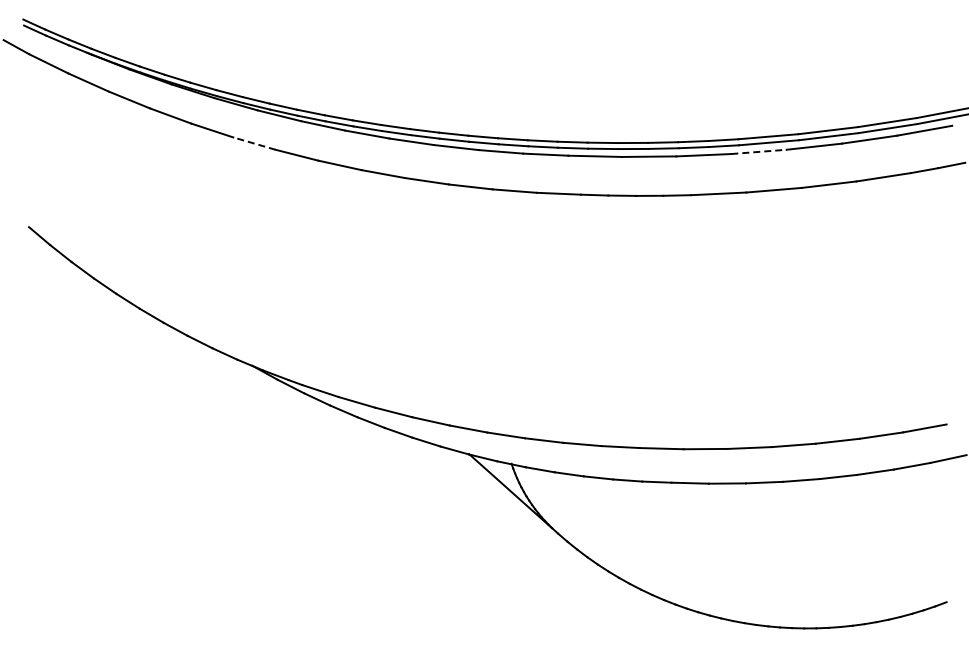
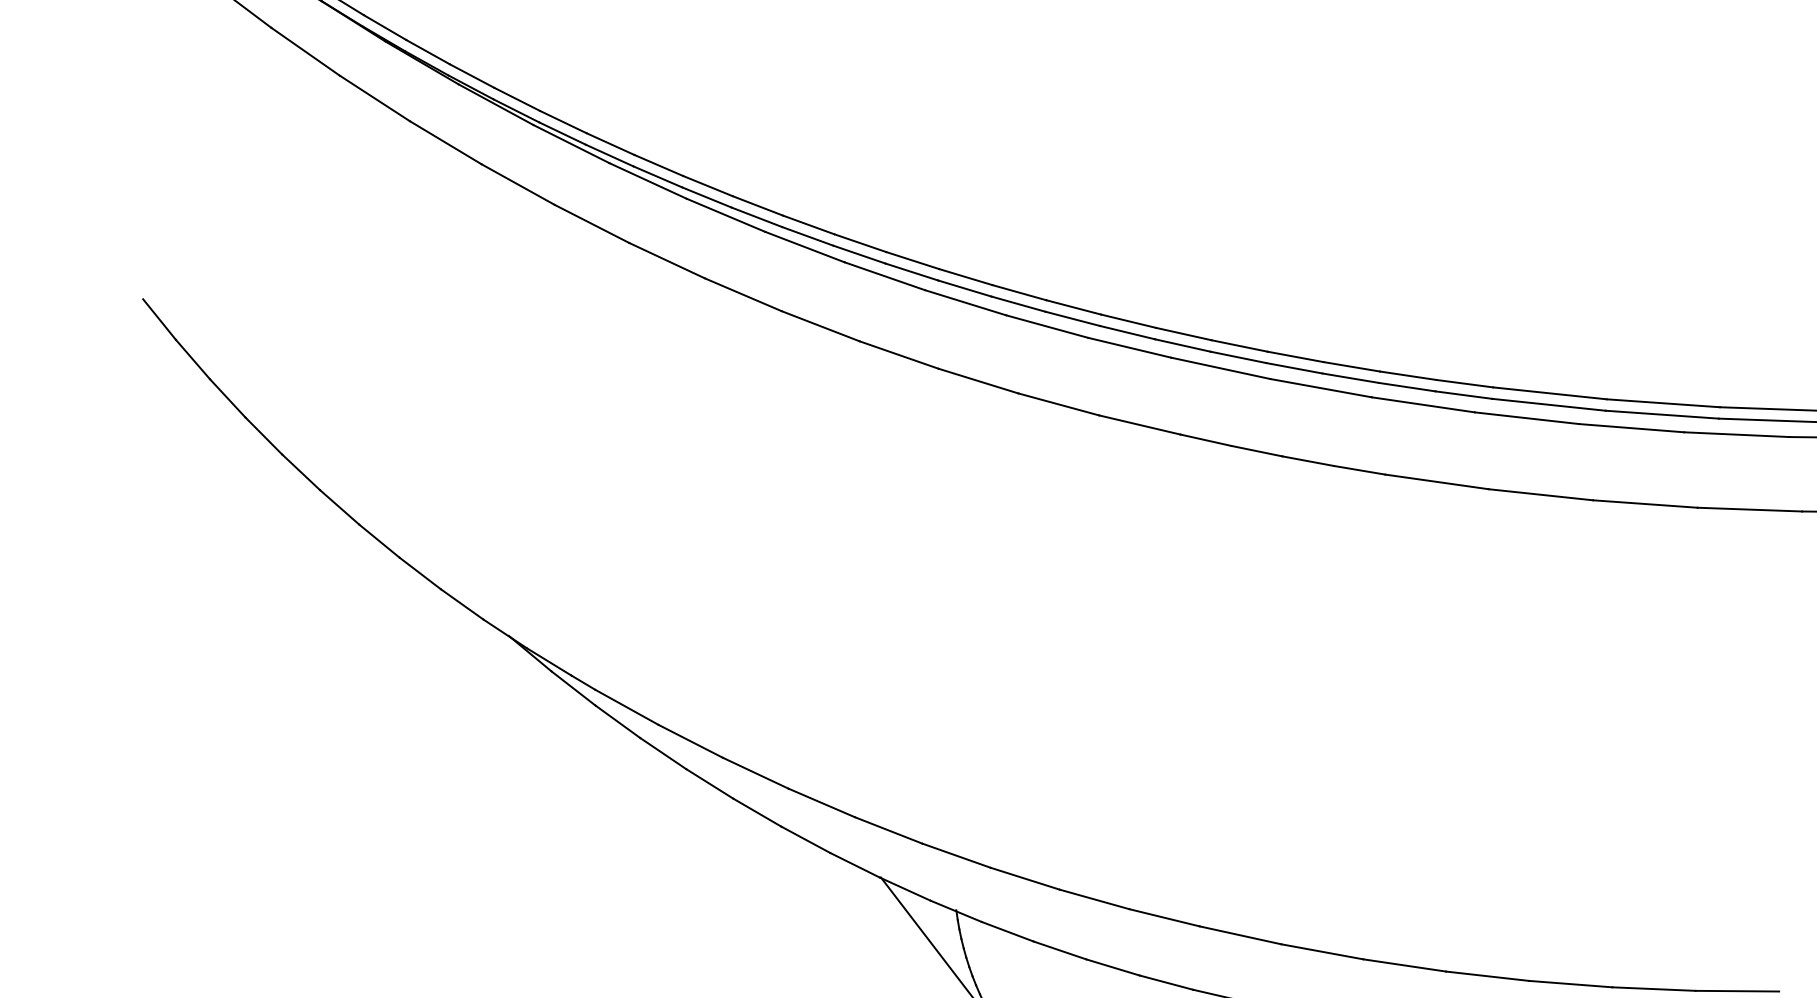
line: (254, 143) -> (591, 223), dashed -> solid
line: (758, 151) -> (1526, 417), dashed -> solid

